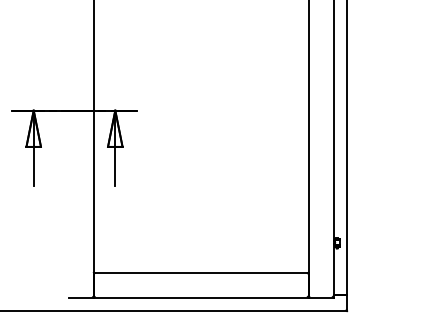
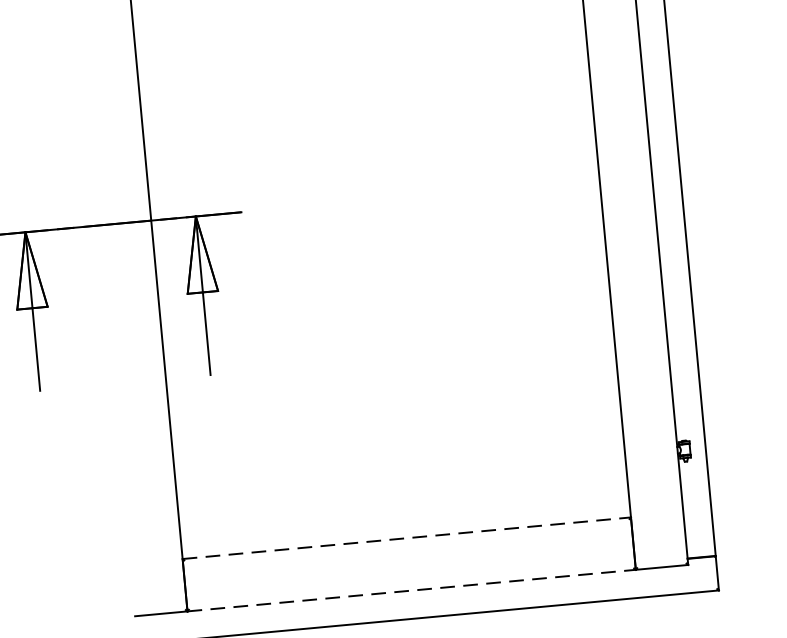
line: (201, 272) -> (407, 538), solid -> dashed
line: (201, 297) -> (412, 590), solid -> dashed

